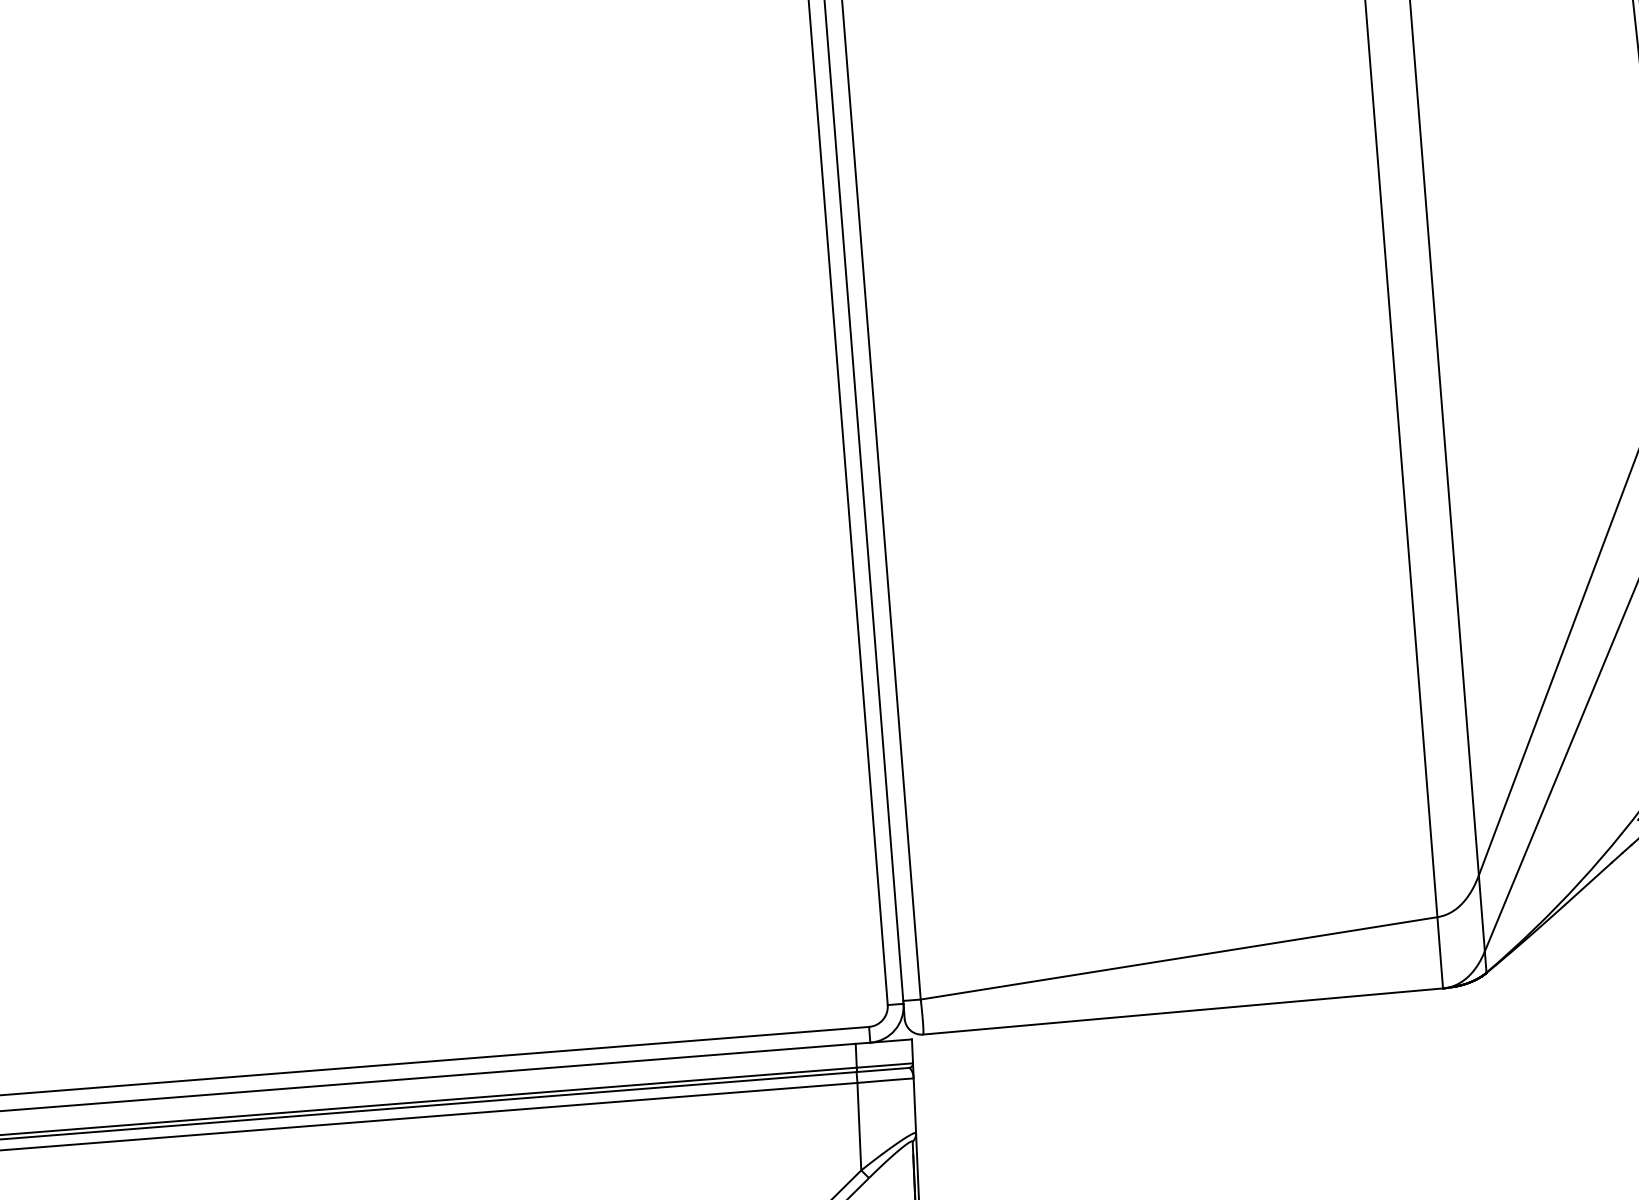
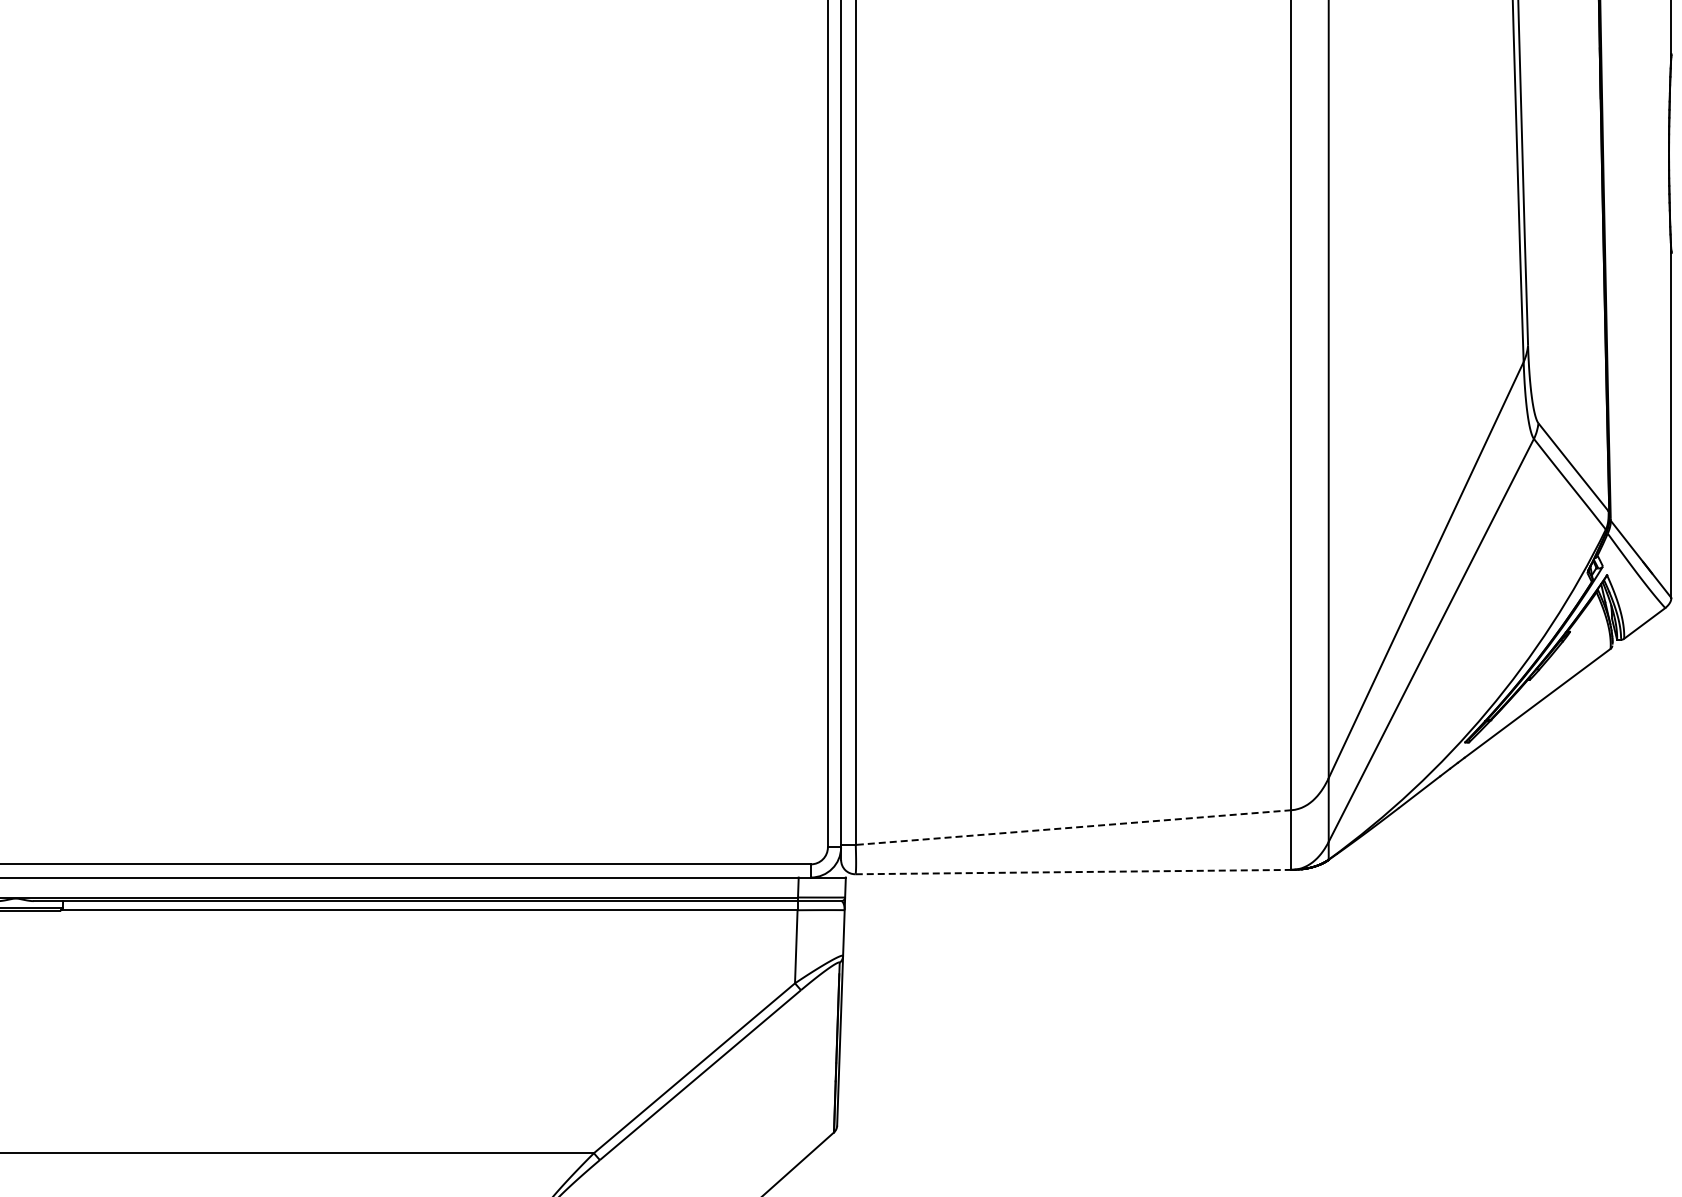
line: (1178, 958) -> (1073, 827), solid -> dashed
line: (1183, 1011) -> (1073, 872), solid -> dashed

